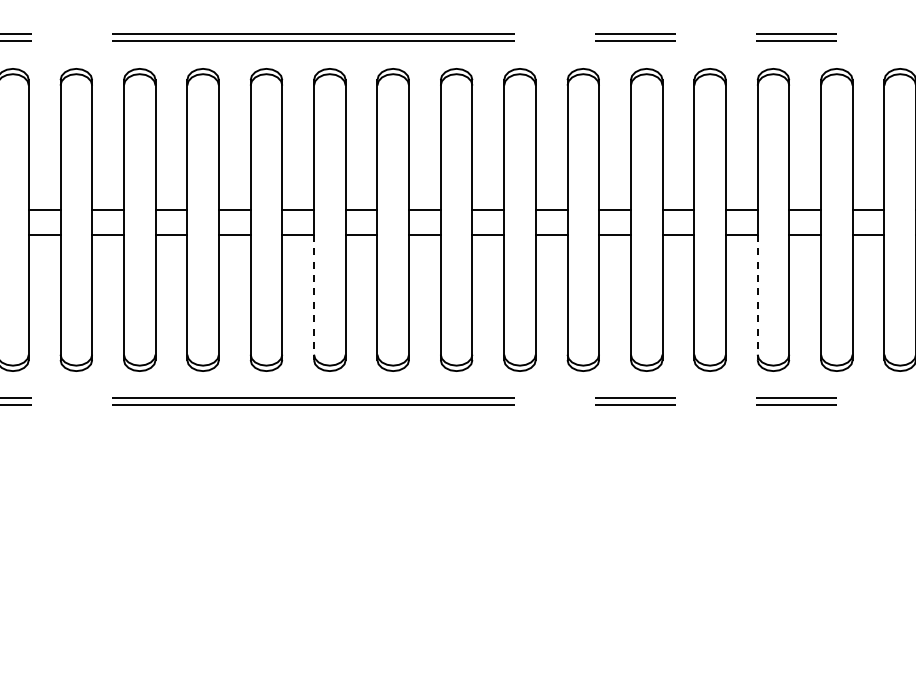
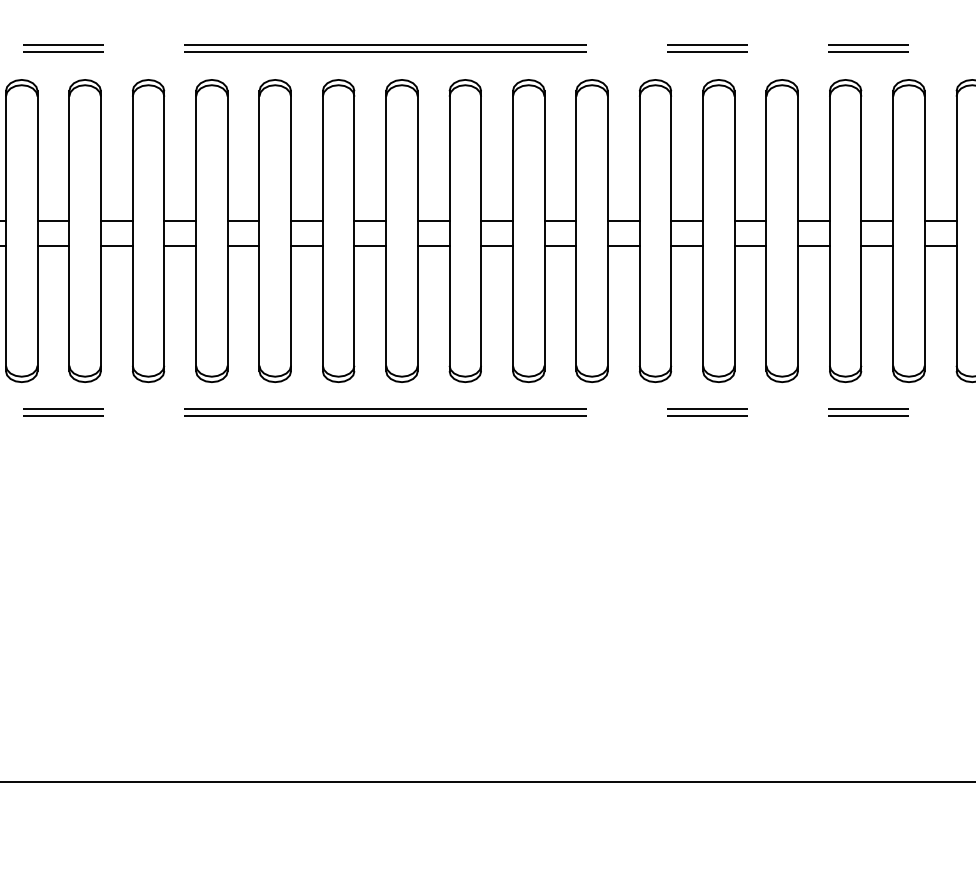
line: (314, 298) -> (386, 309), dashed -> solid
line: (757, 298) -> (829, 309), dashed -> solid

